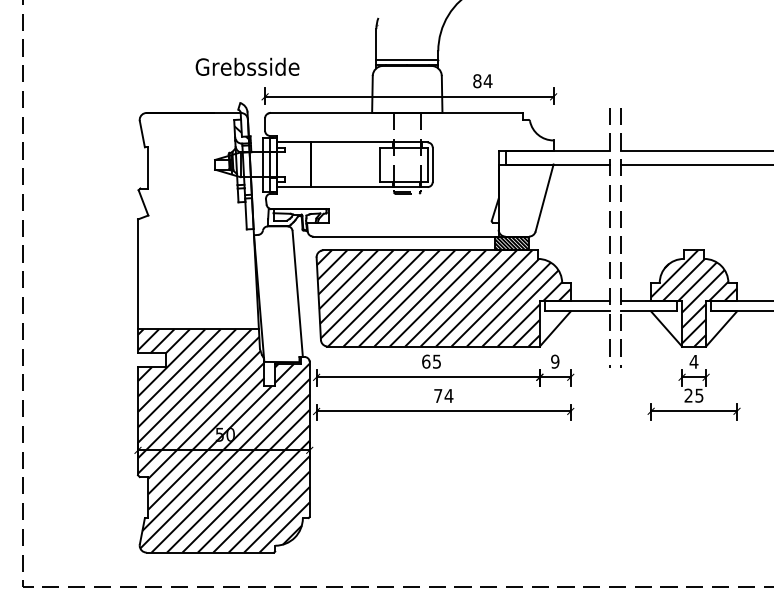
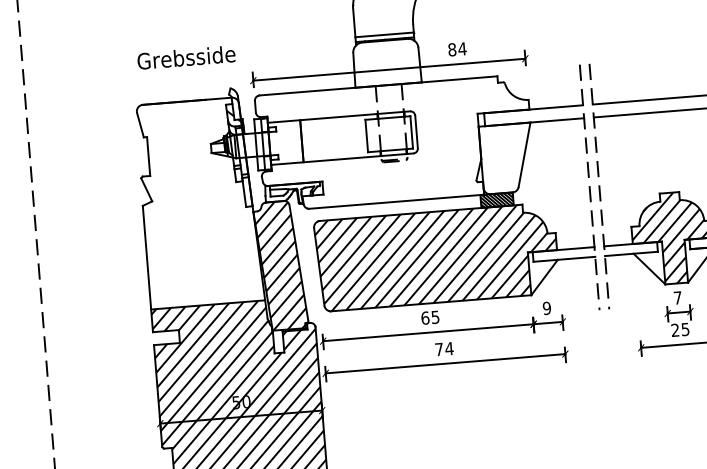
text: (247, 66) -> (186, 57), moved
hatch: (278, 294) -> (280, 265), added
text: (693, 361) -> (677, 297), 4 -> 7

